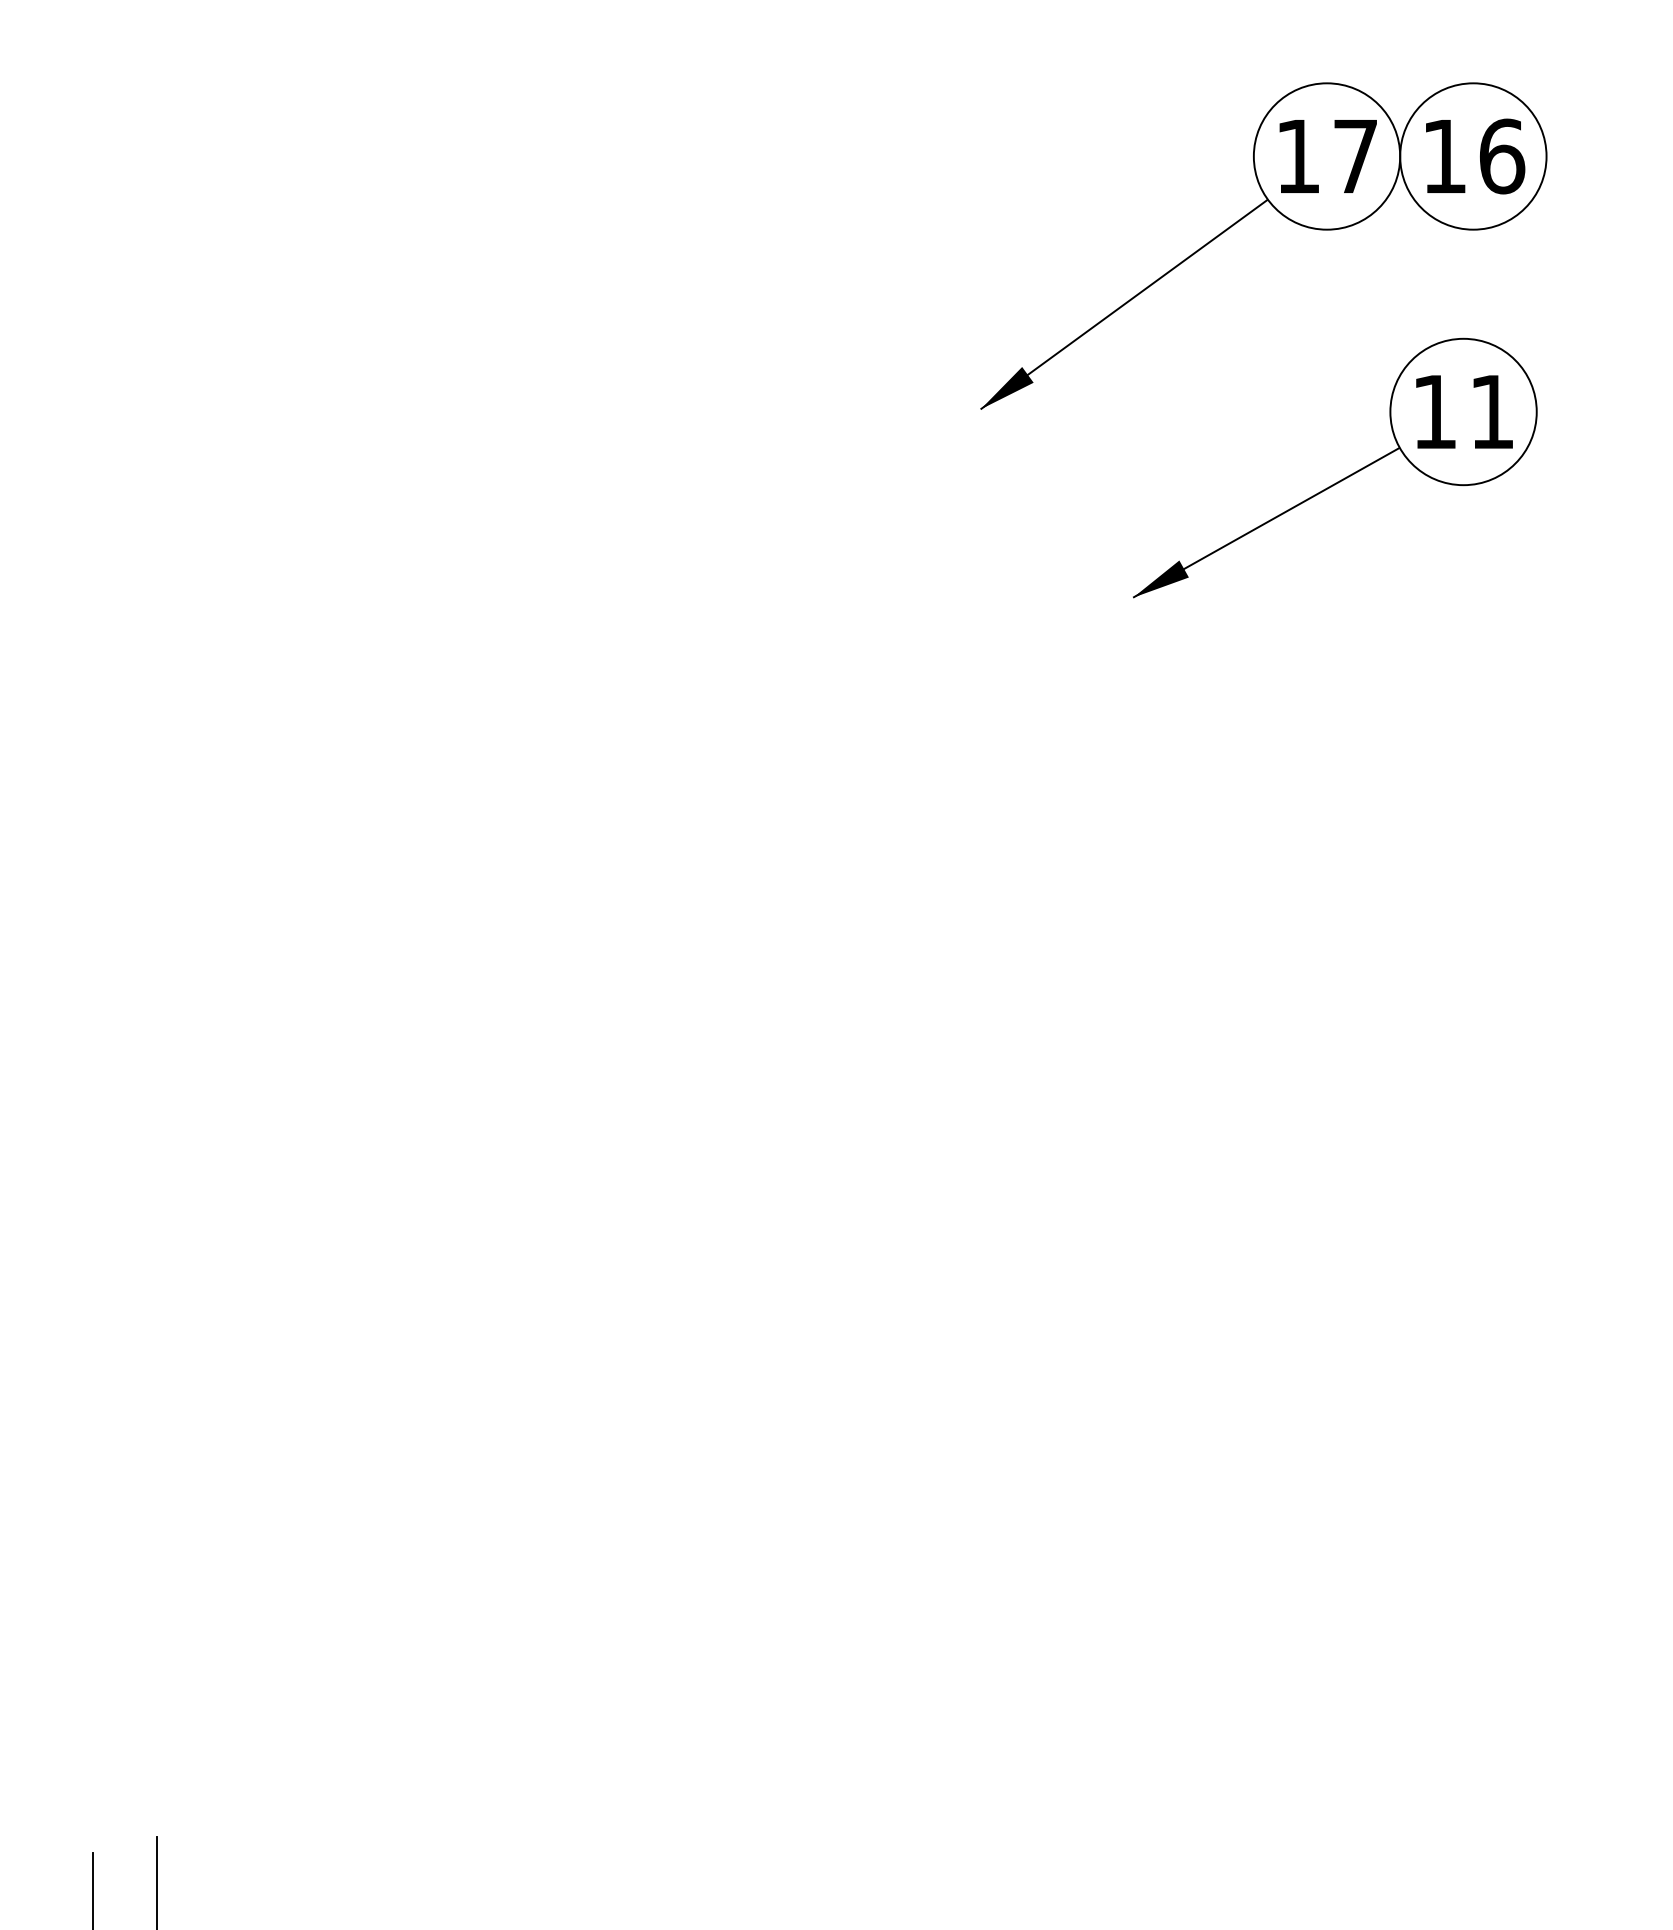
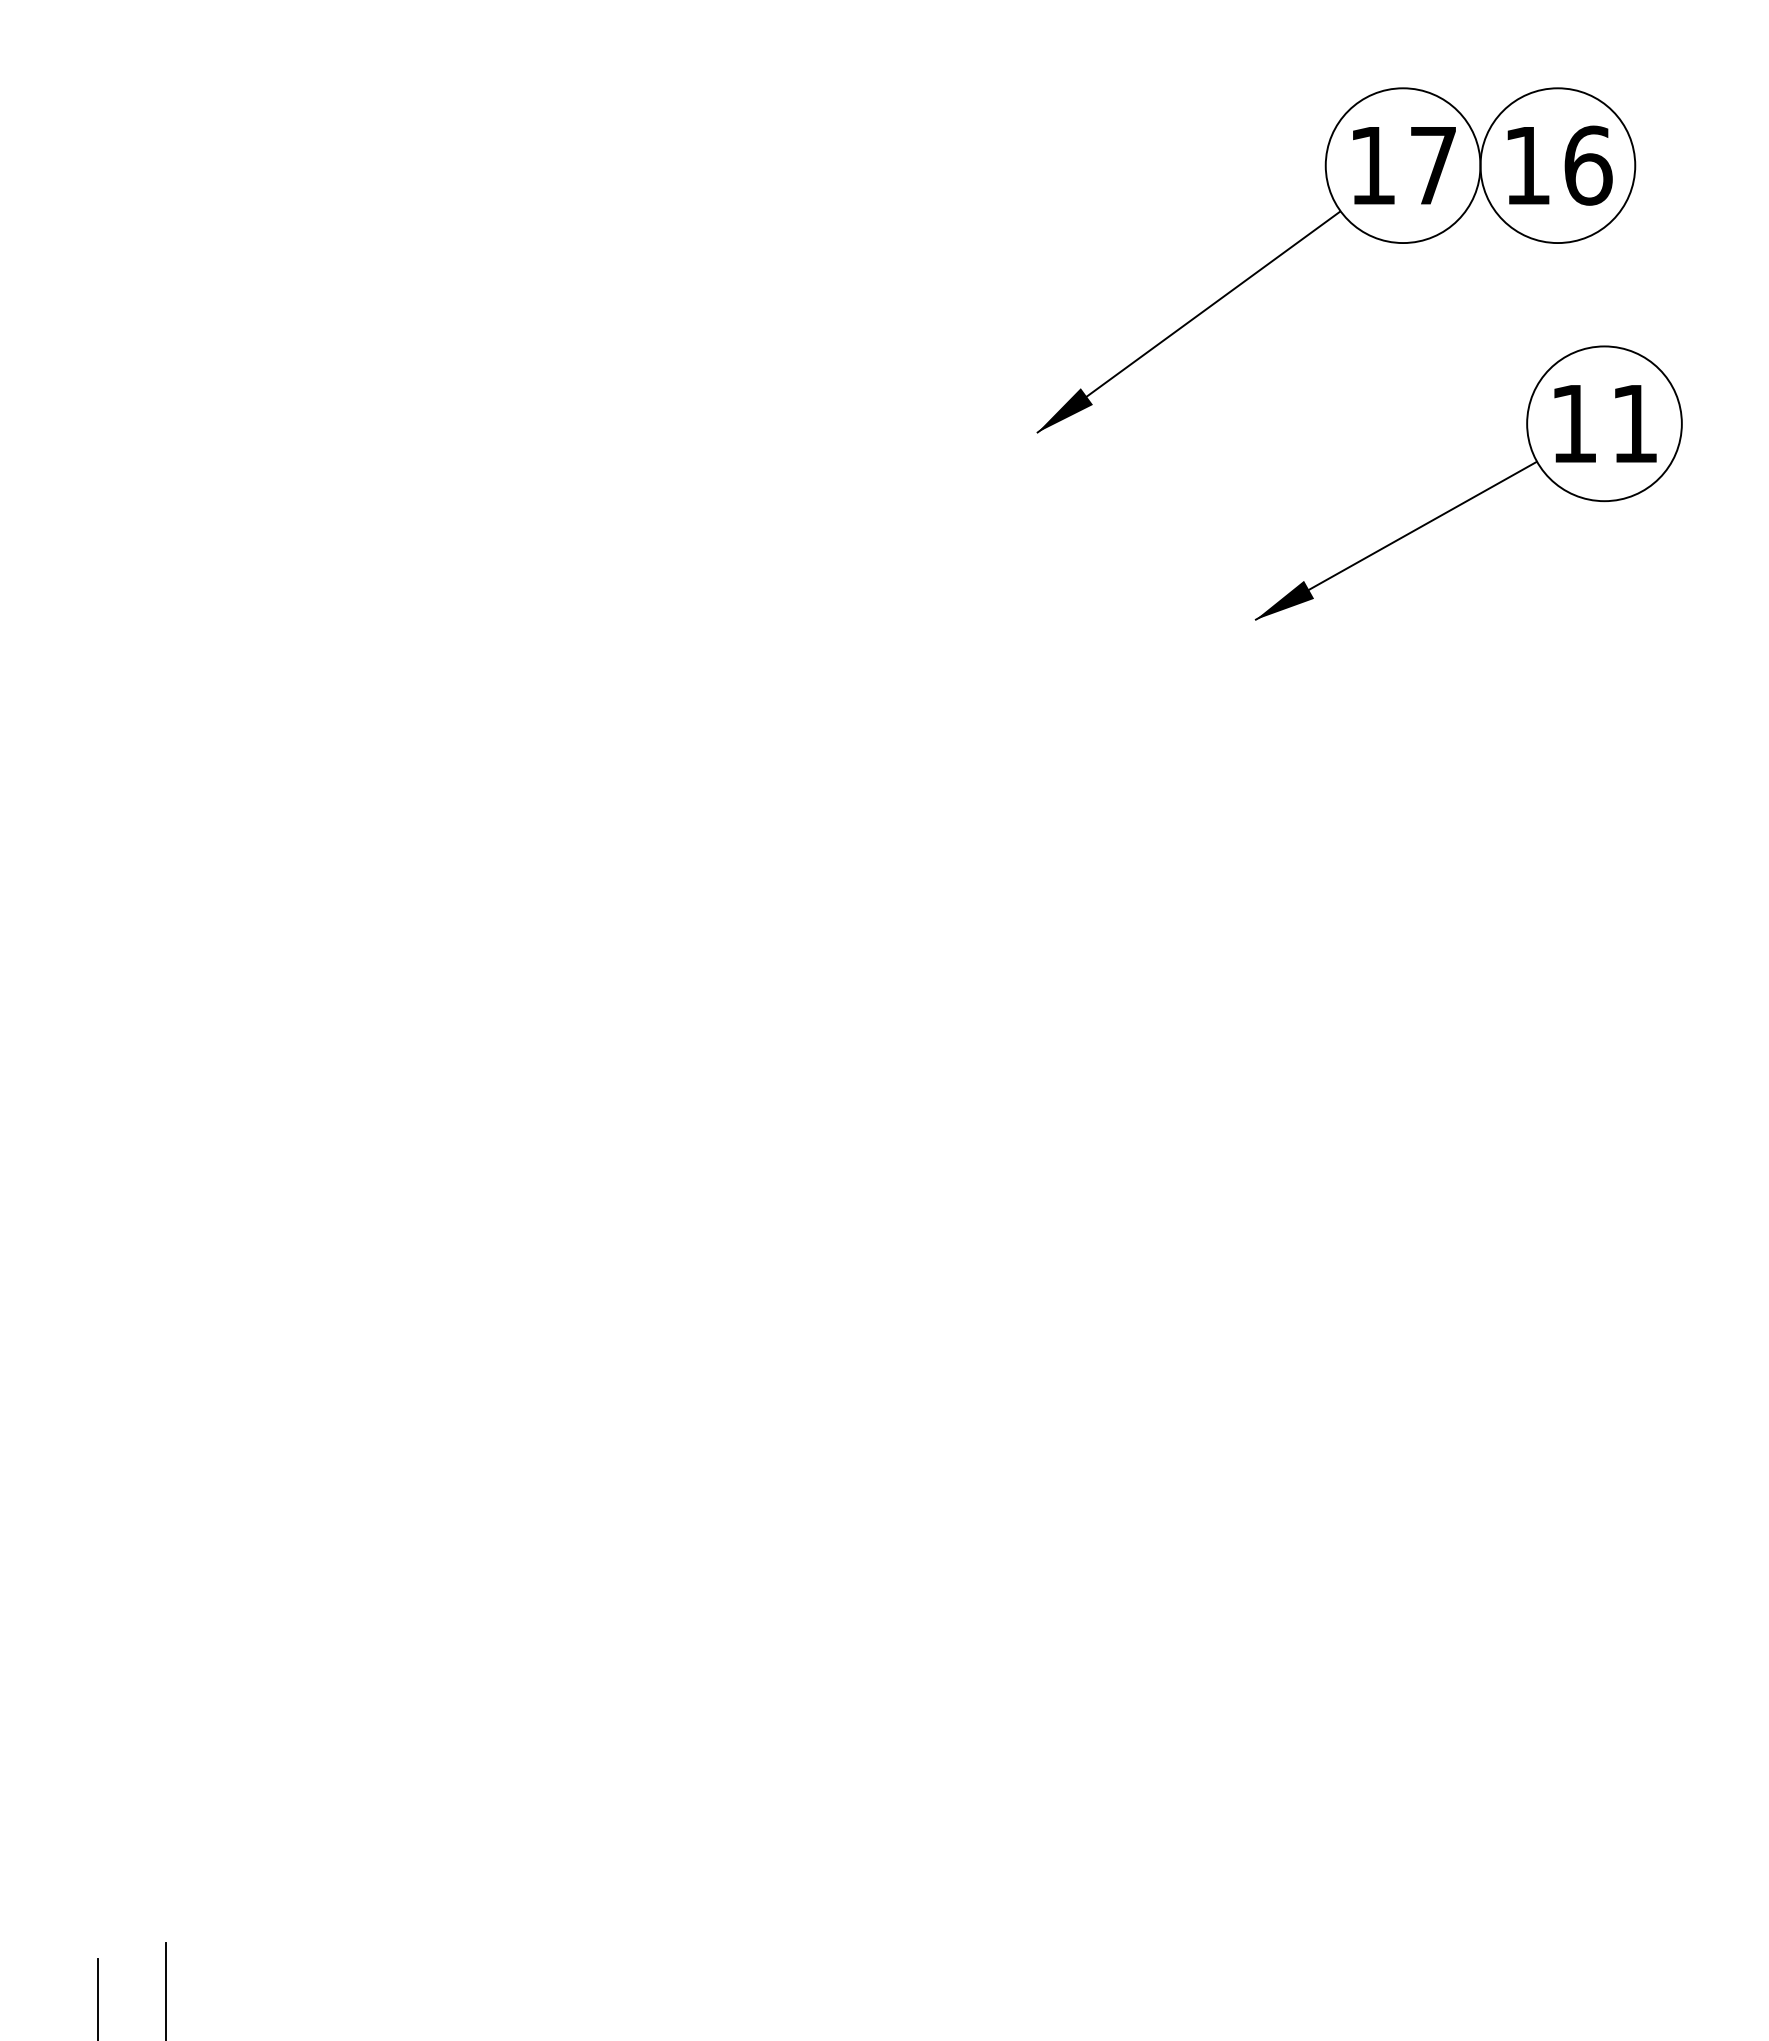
part: (1340, 479) -> (1474, 495), moved

